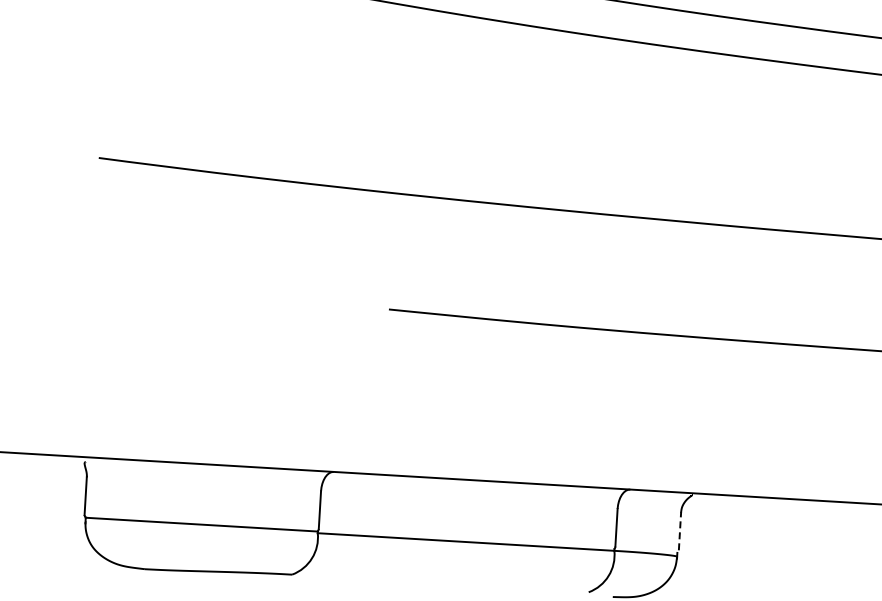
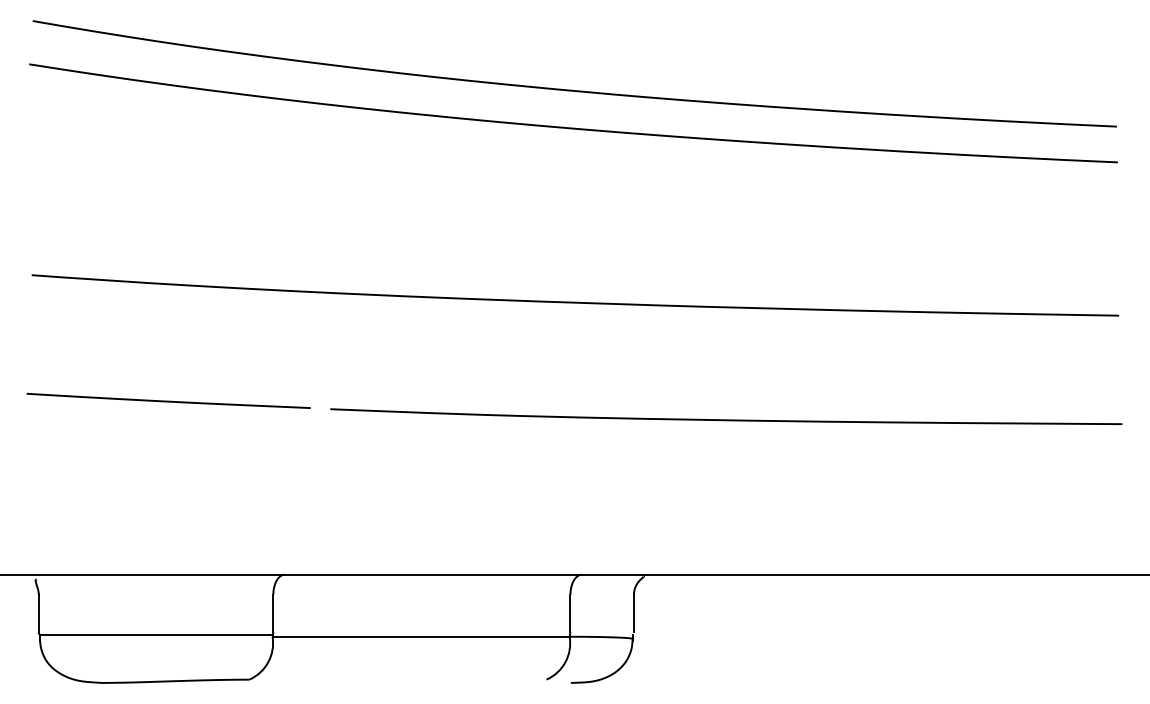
line: (227, 291) -> (168, 400), added
line: (680, 530) -> (634, 612), dashed -> solid

